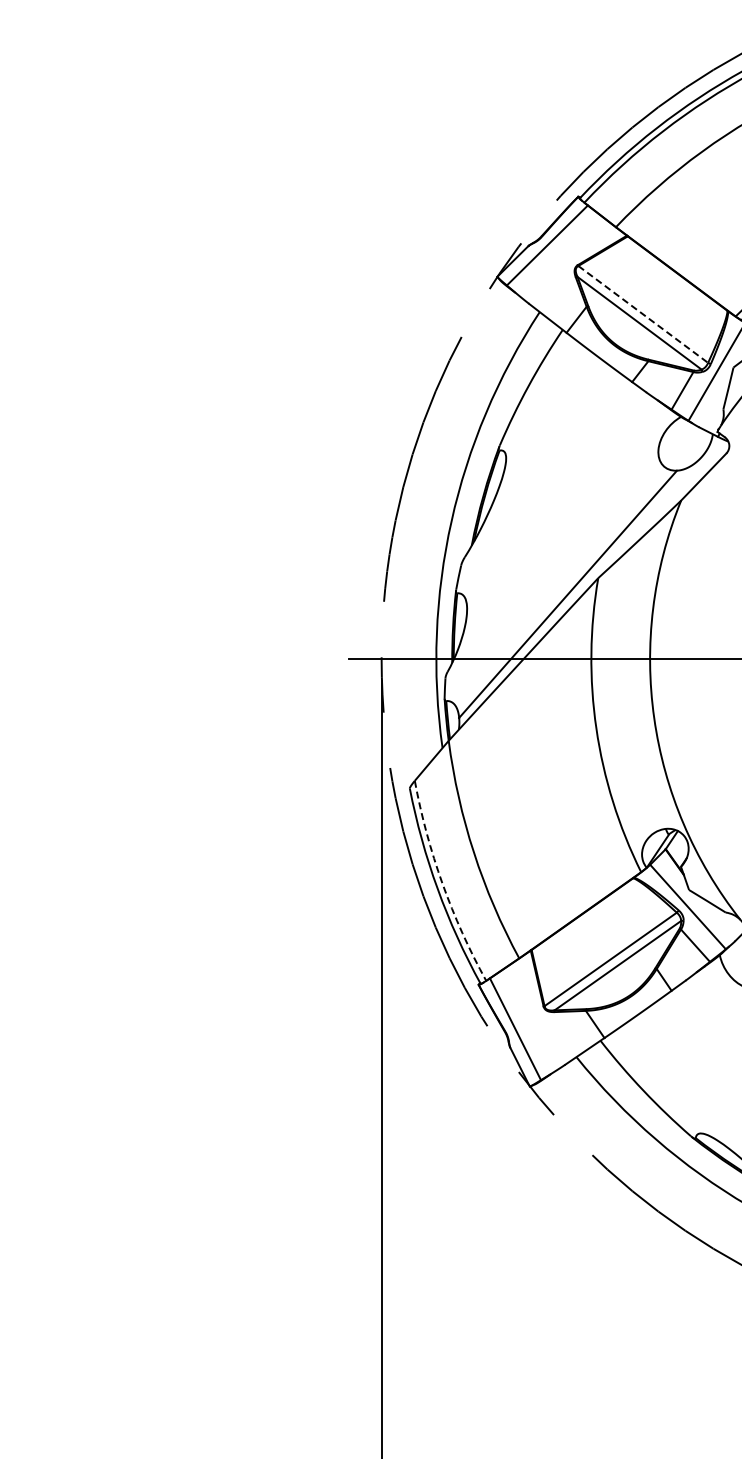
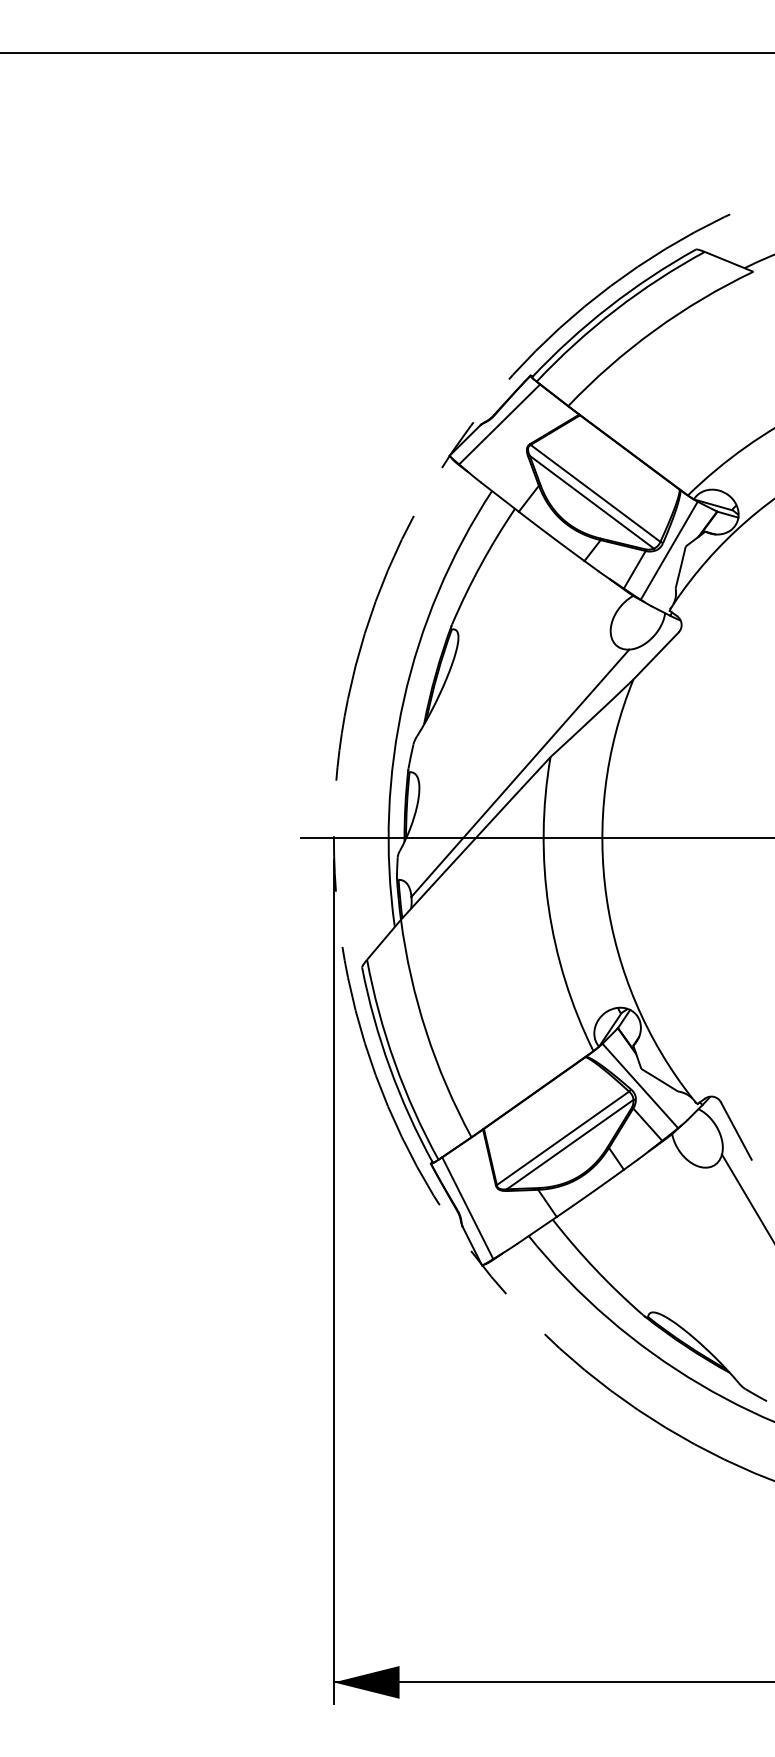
line: (643, 314) -> (595, 493), dashed -> solid
arc: (442, 883) -> (394, 1062), dashed -> solid

